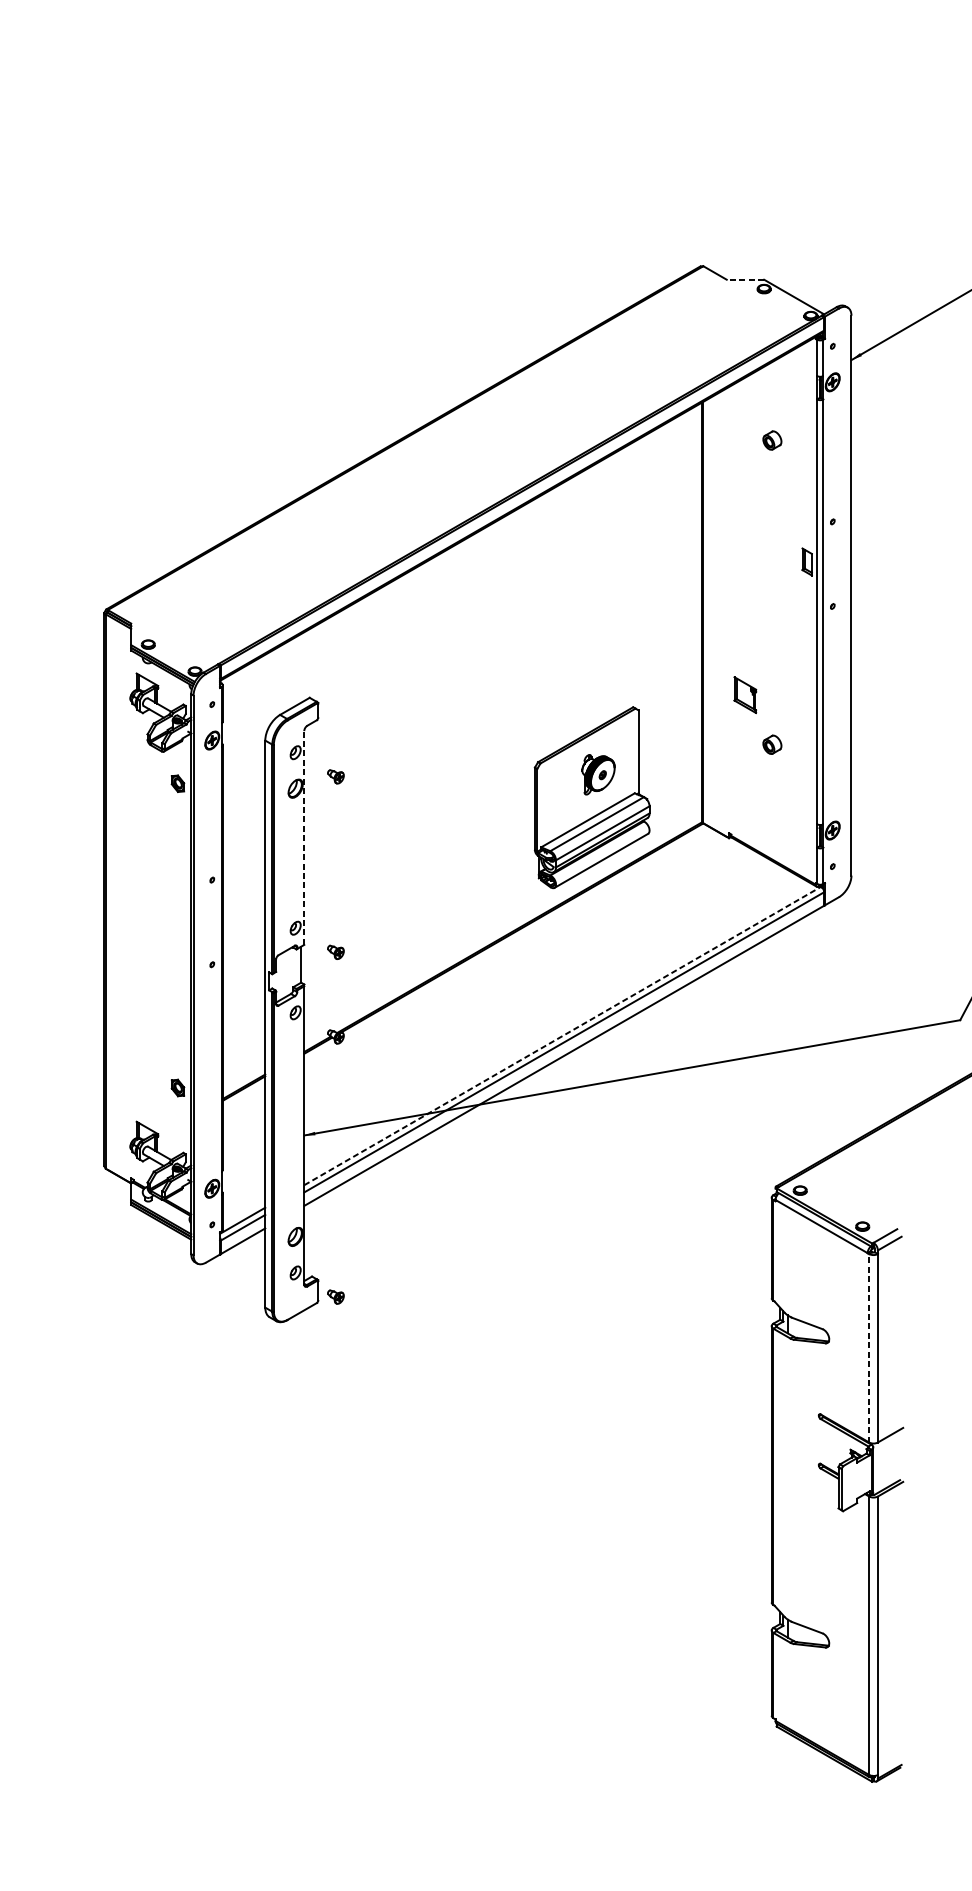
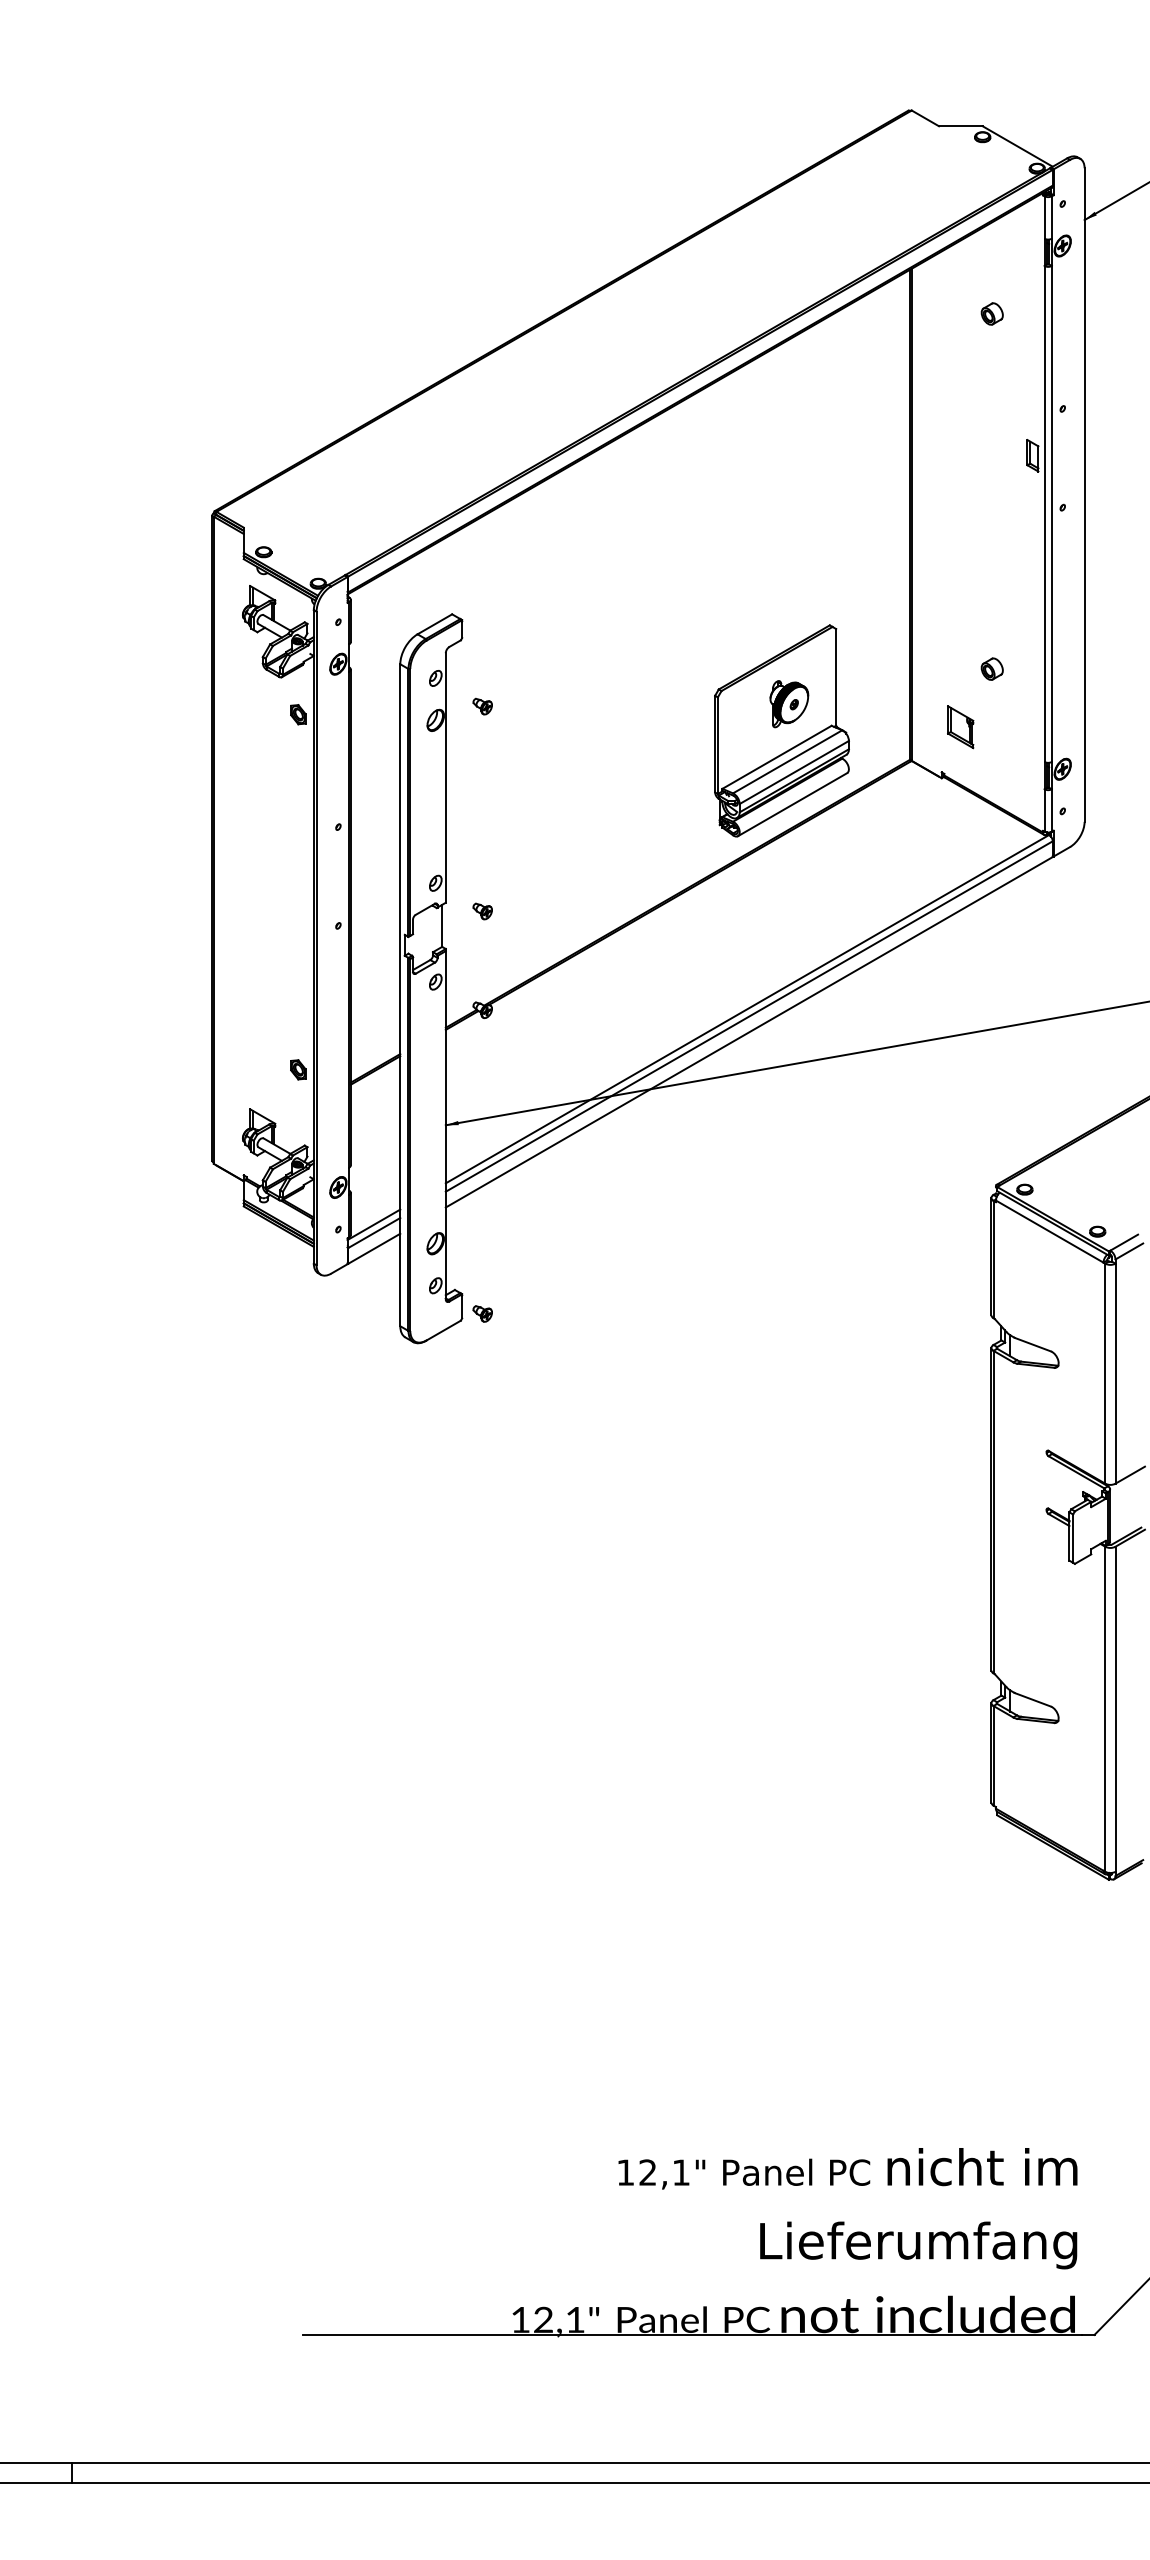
line: (745, 279) -> (960, 126), dashed -> solid
part: (745, 695) -> (960, 727), moved
line: (304, 838) -> (445, 778), dashed -> solid
line: (562, 1035) -> (747, 1008), dashed -> solid
line: (869, 1348) -> (1105, 1373), dashed -> solid

